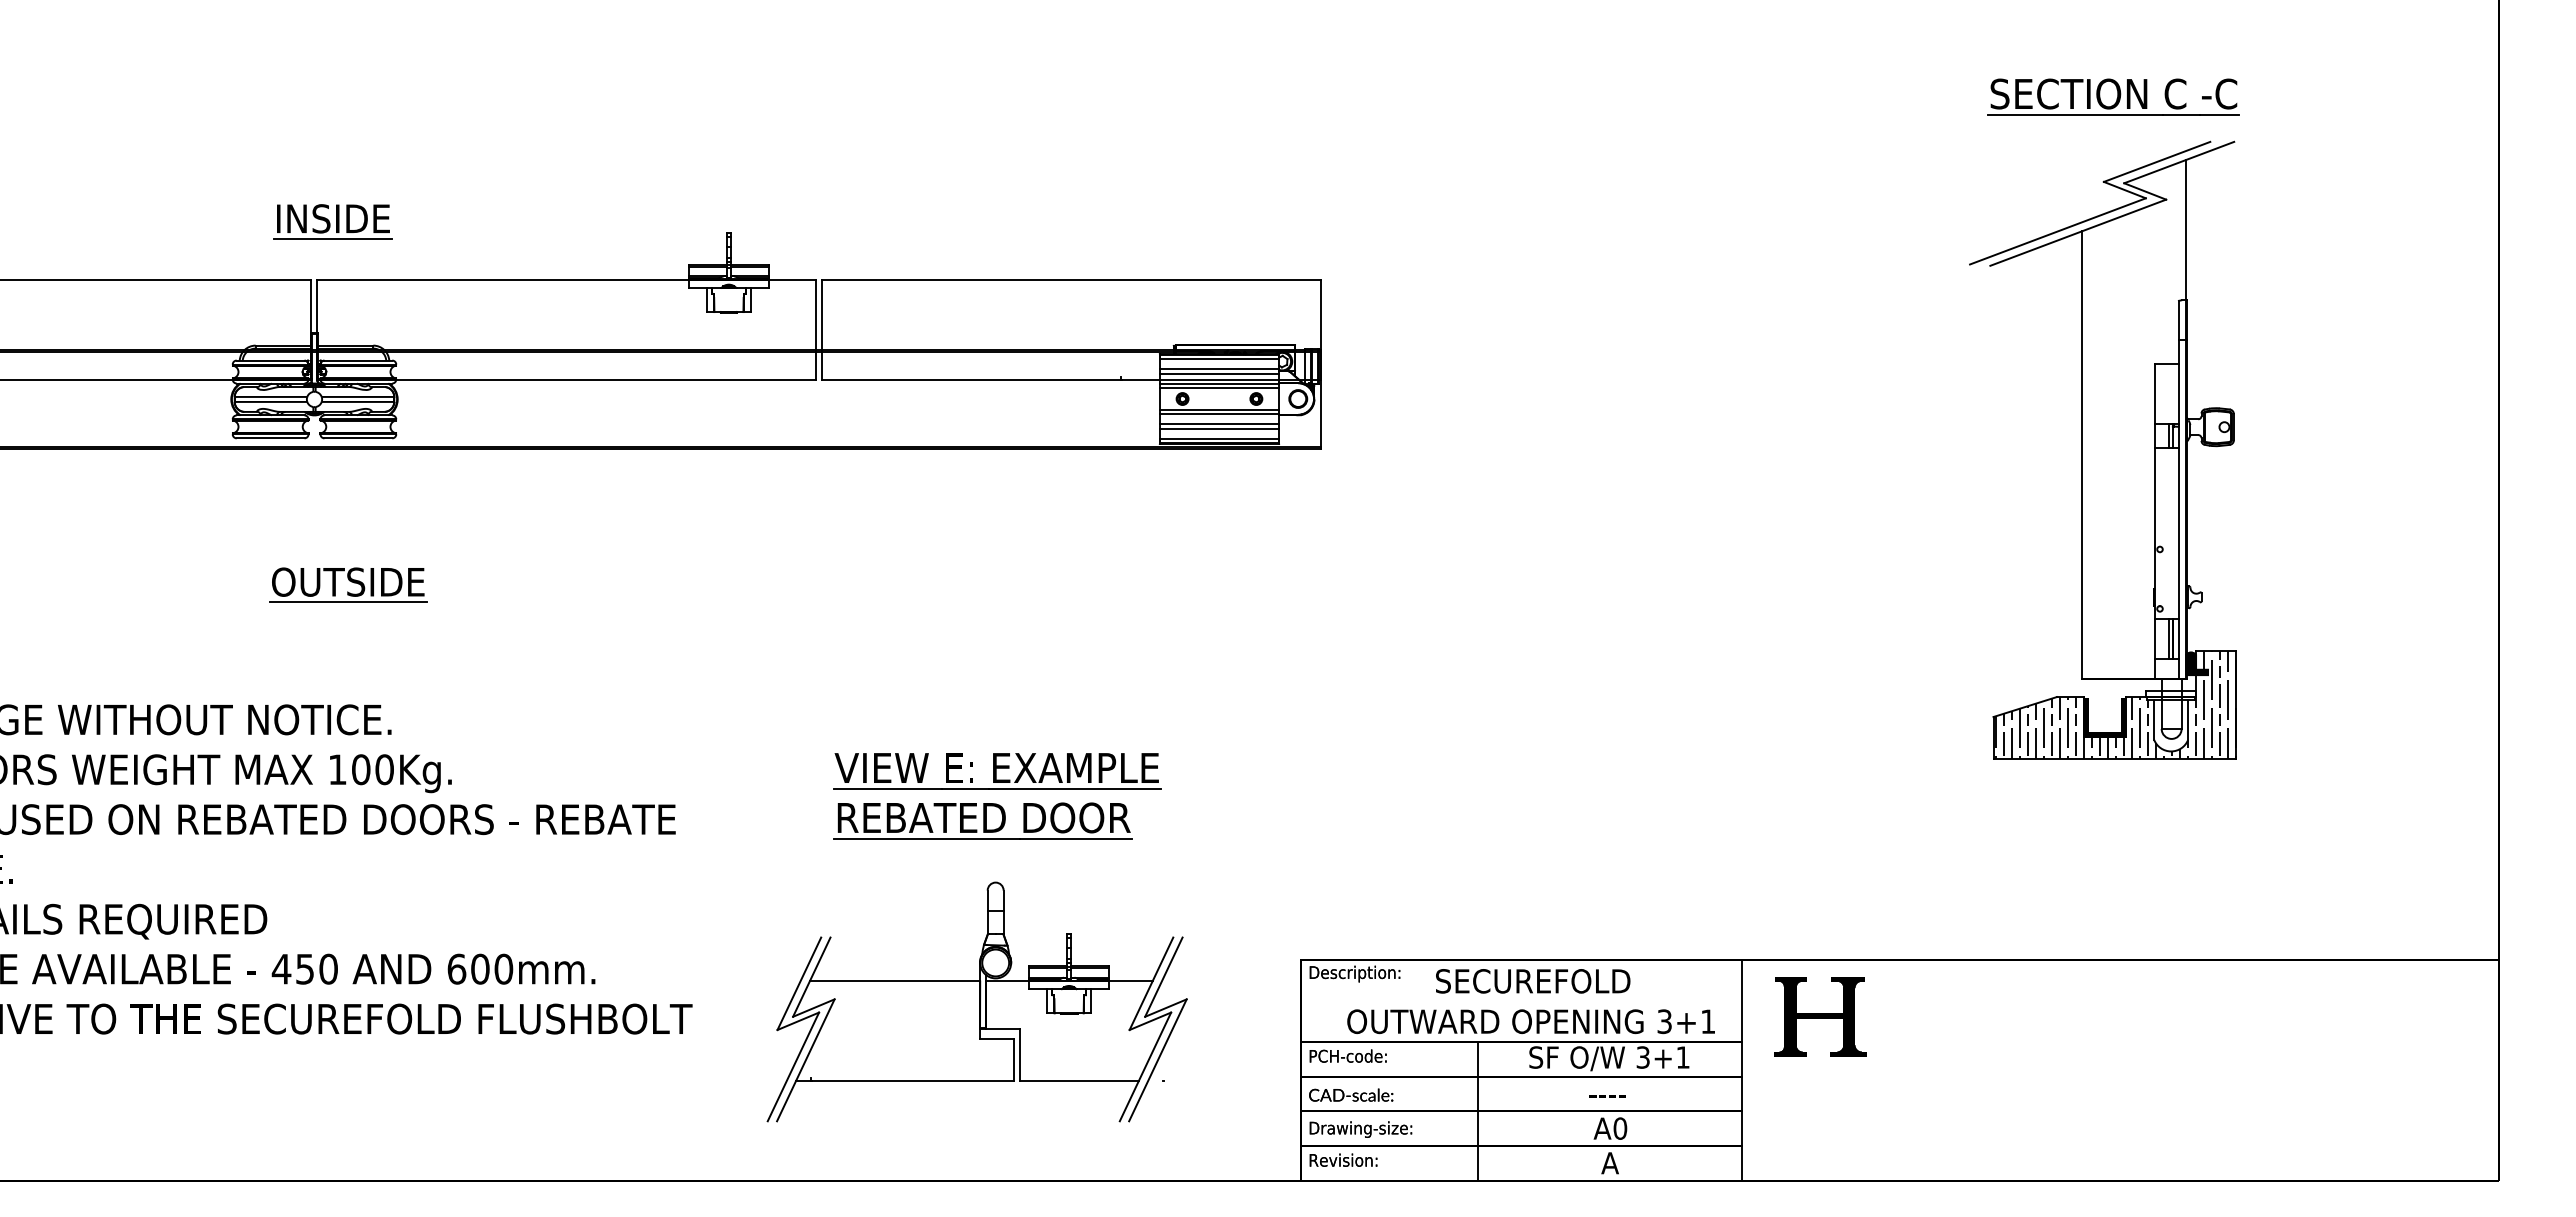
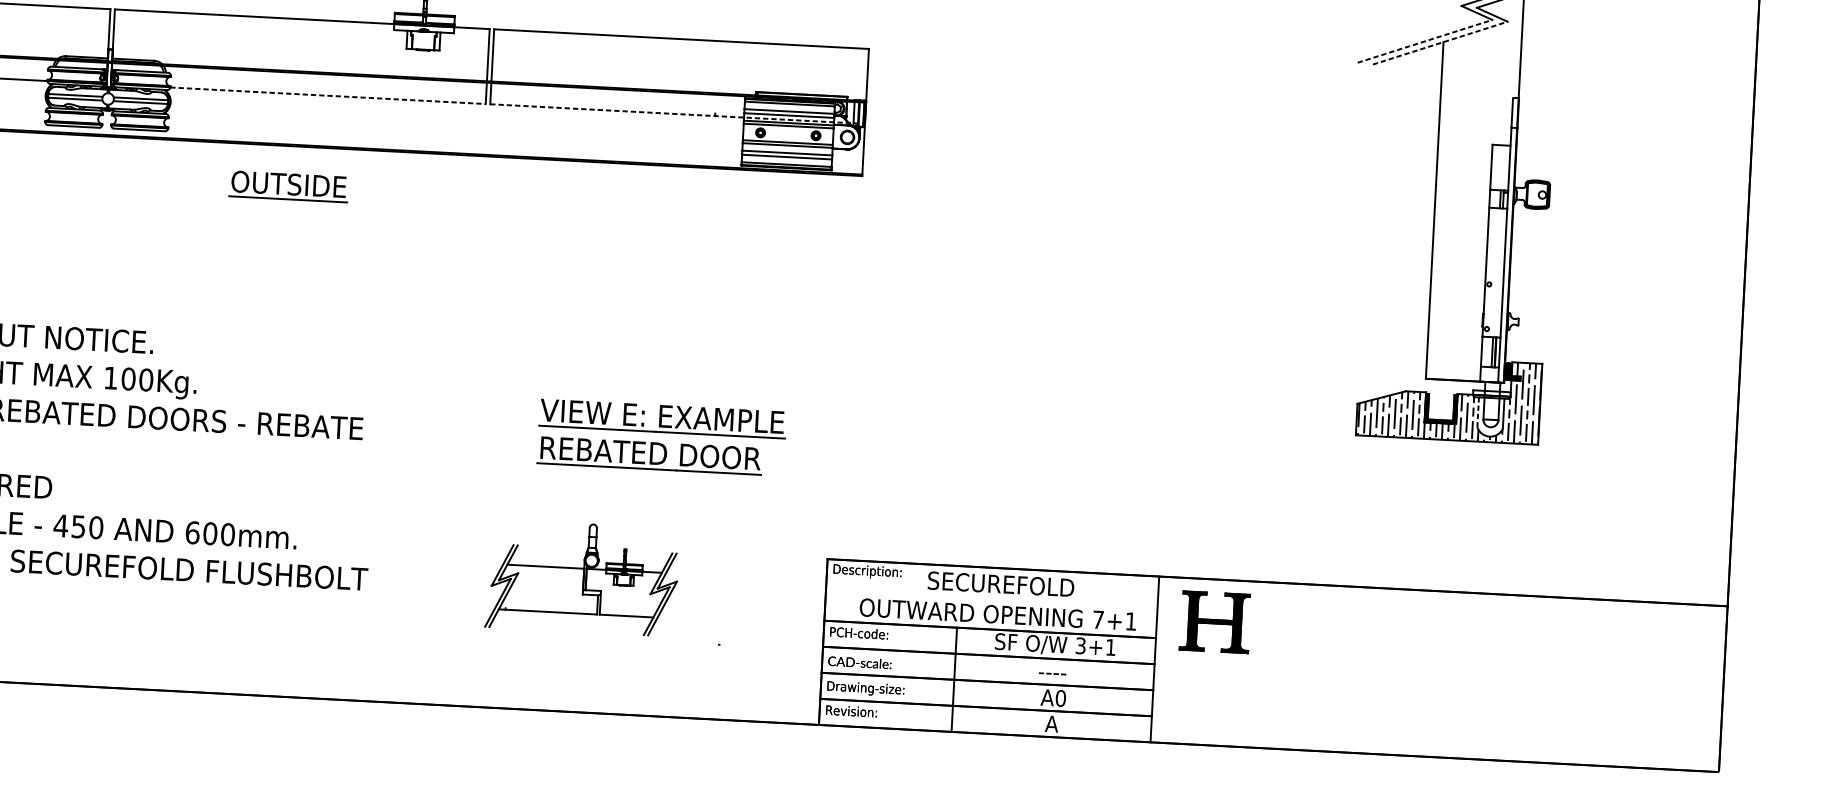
line: (2057, 231) -> (1424, 41), solid -> dashed
line: (2078, 232) -> (1440, 42), solid -> dashed
line: (606, 379) -> (328, 95), solid -> dashed
line: (1071, 379) -> (677, 113), solid -> dashed
part: (348, 584) -> (288, 186), moved
line: (2154, 720) -> (1478, 412), solid -> dashed
part: (997, 789) -> (661, 432), moved
part: (976, 1001) -> (581, 577), size x0.6
text: (1664, 1021) -> (1098, 619), 3+1 -> 7+1

